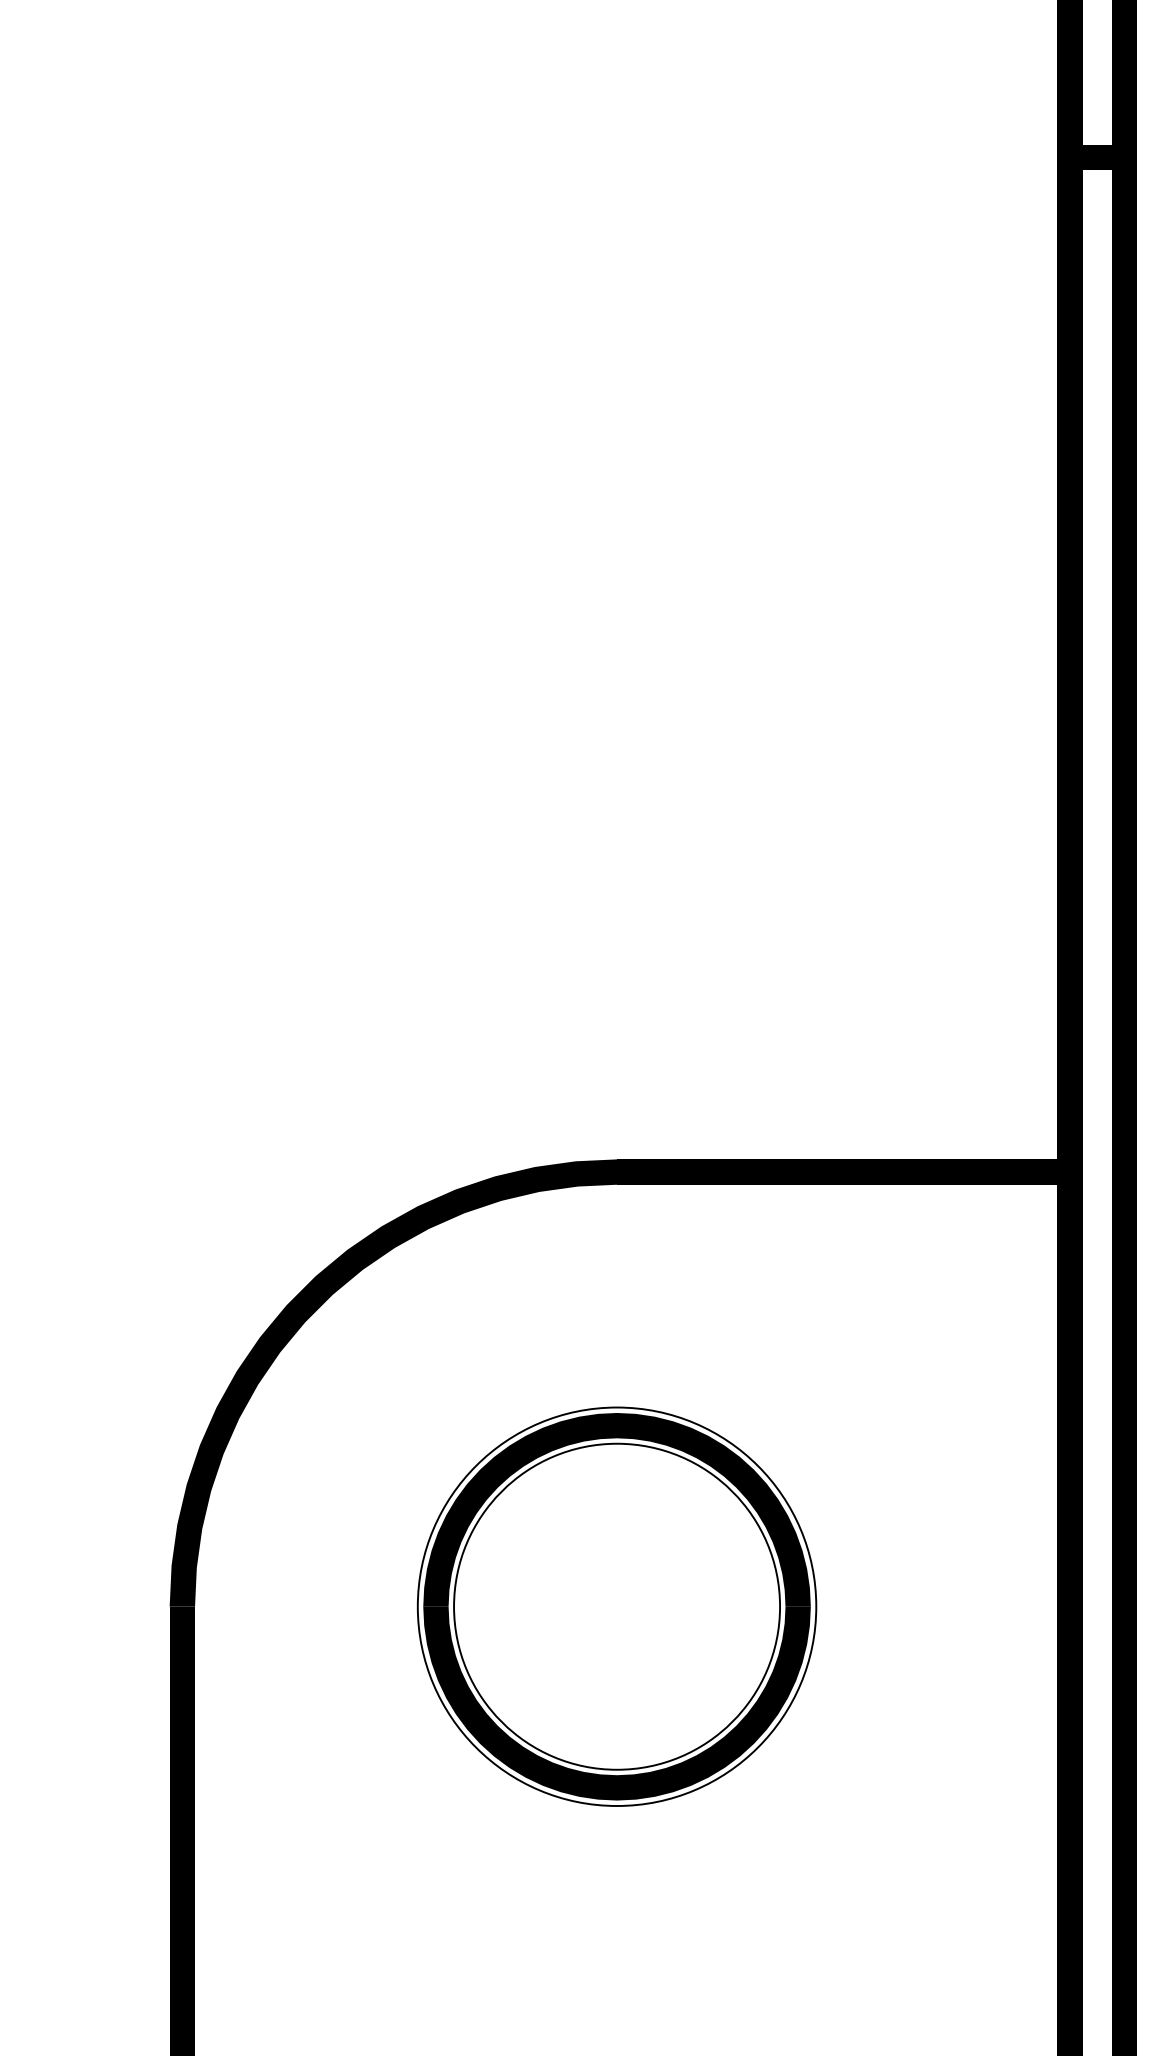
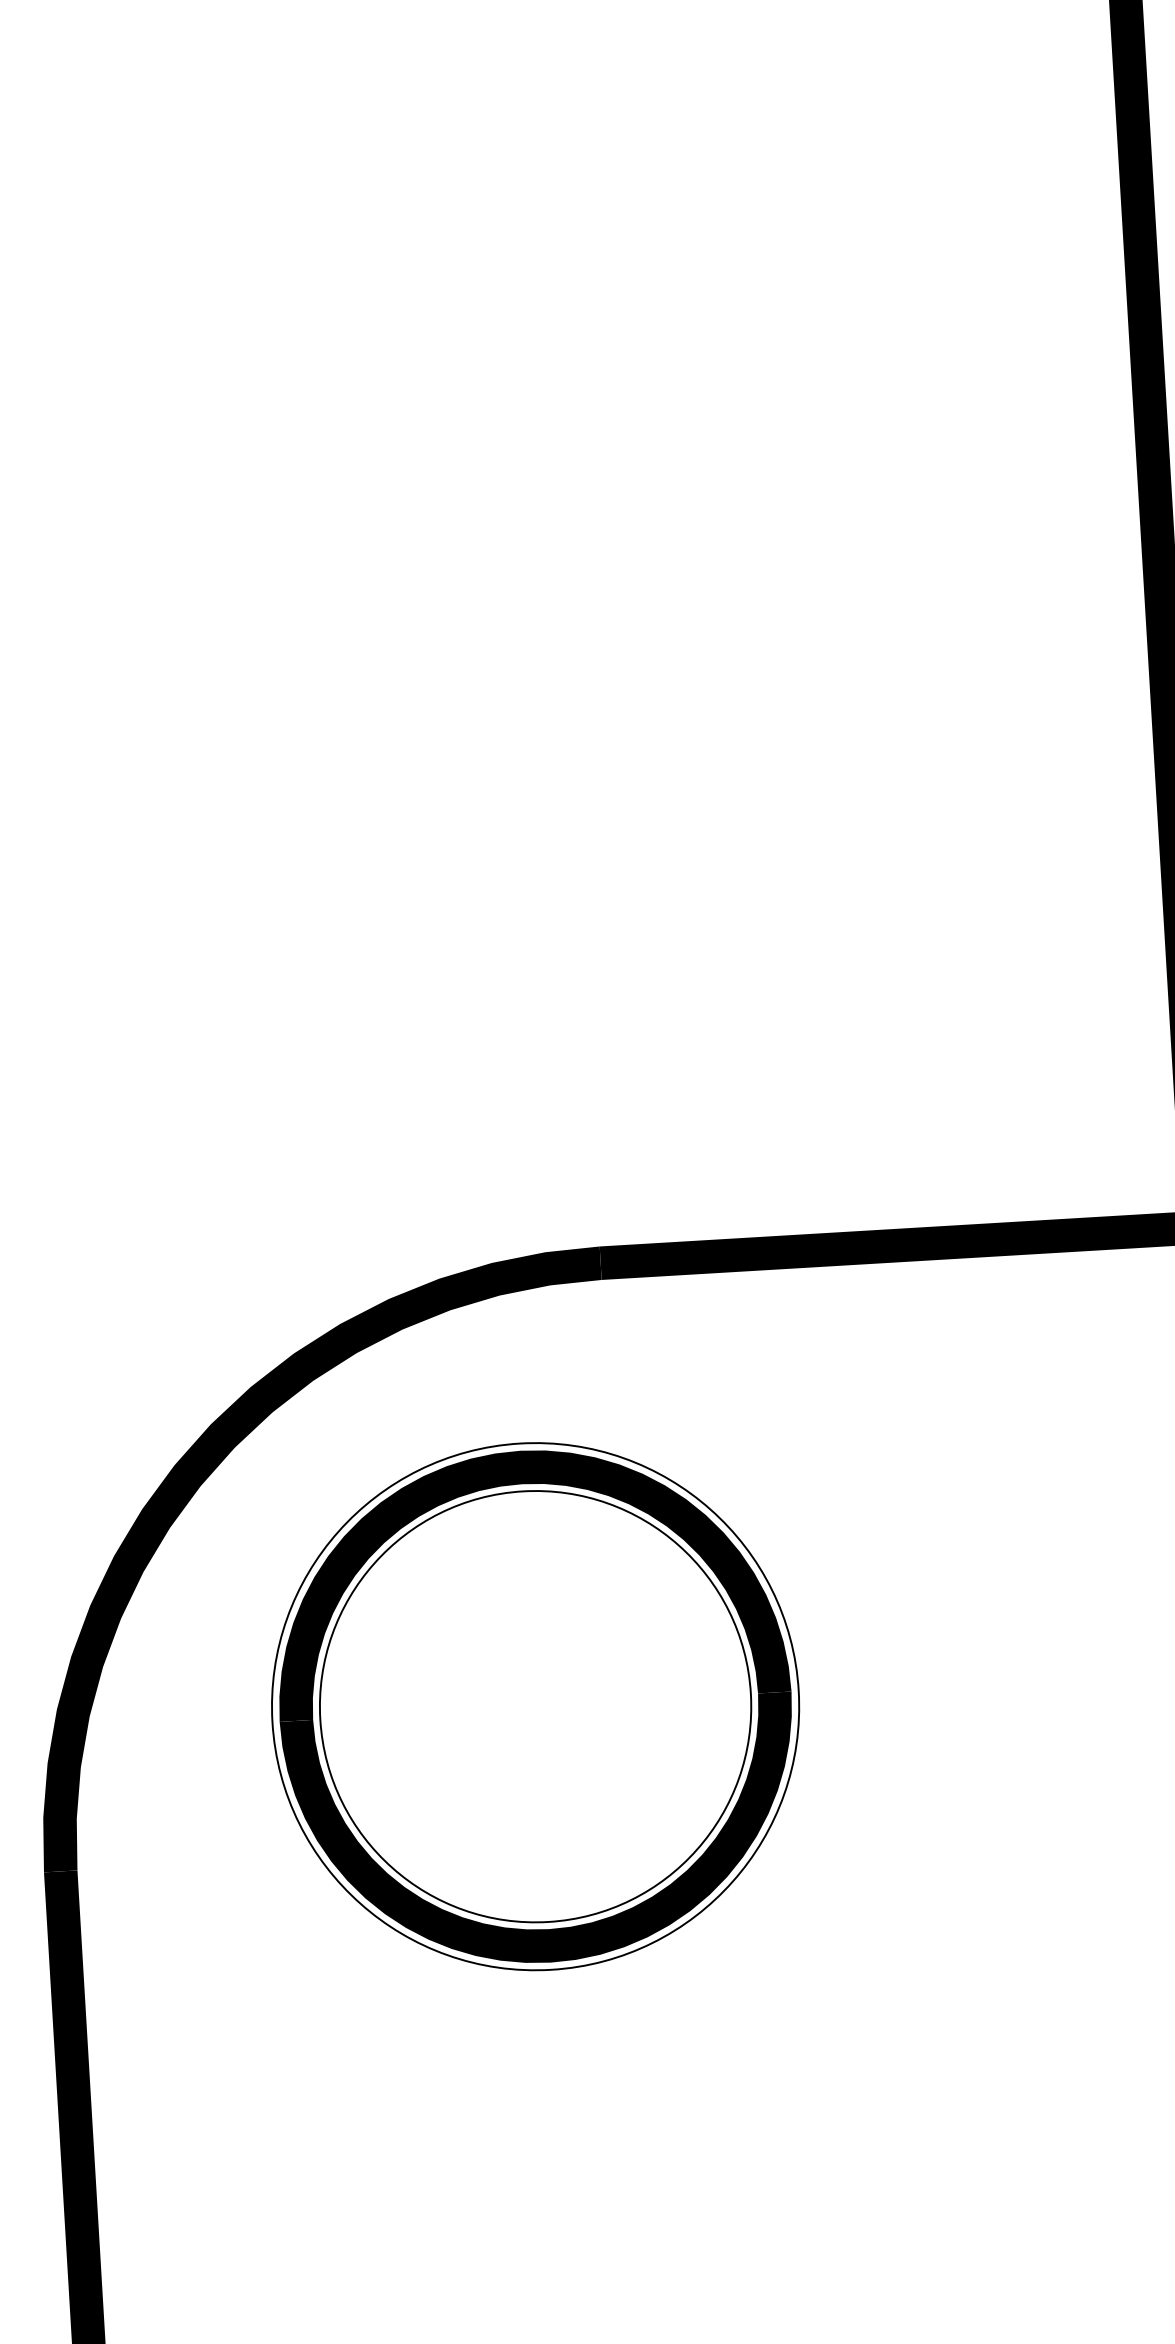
part: (616, 1606) -> (534, 1706), moved

